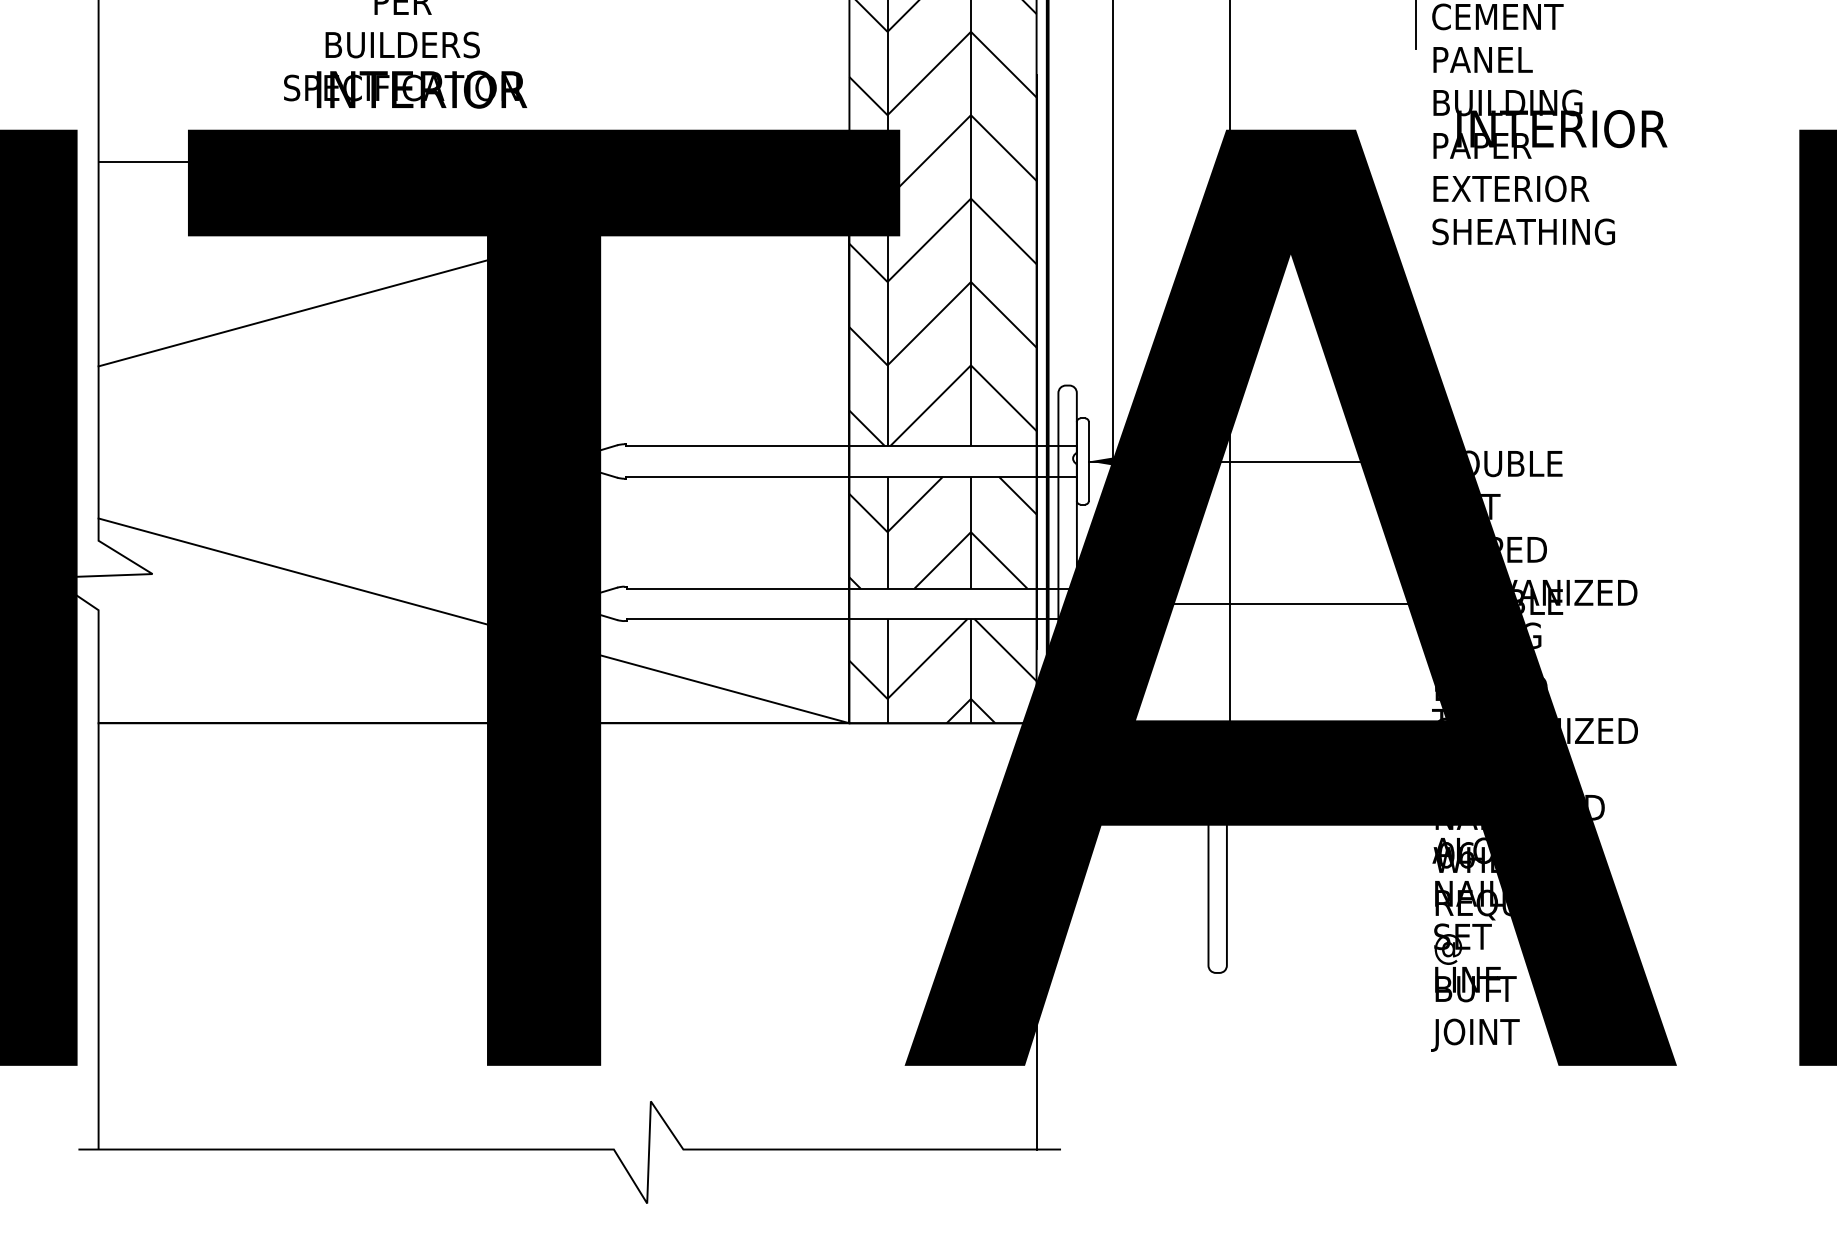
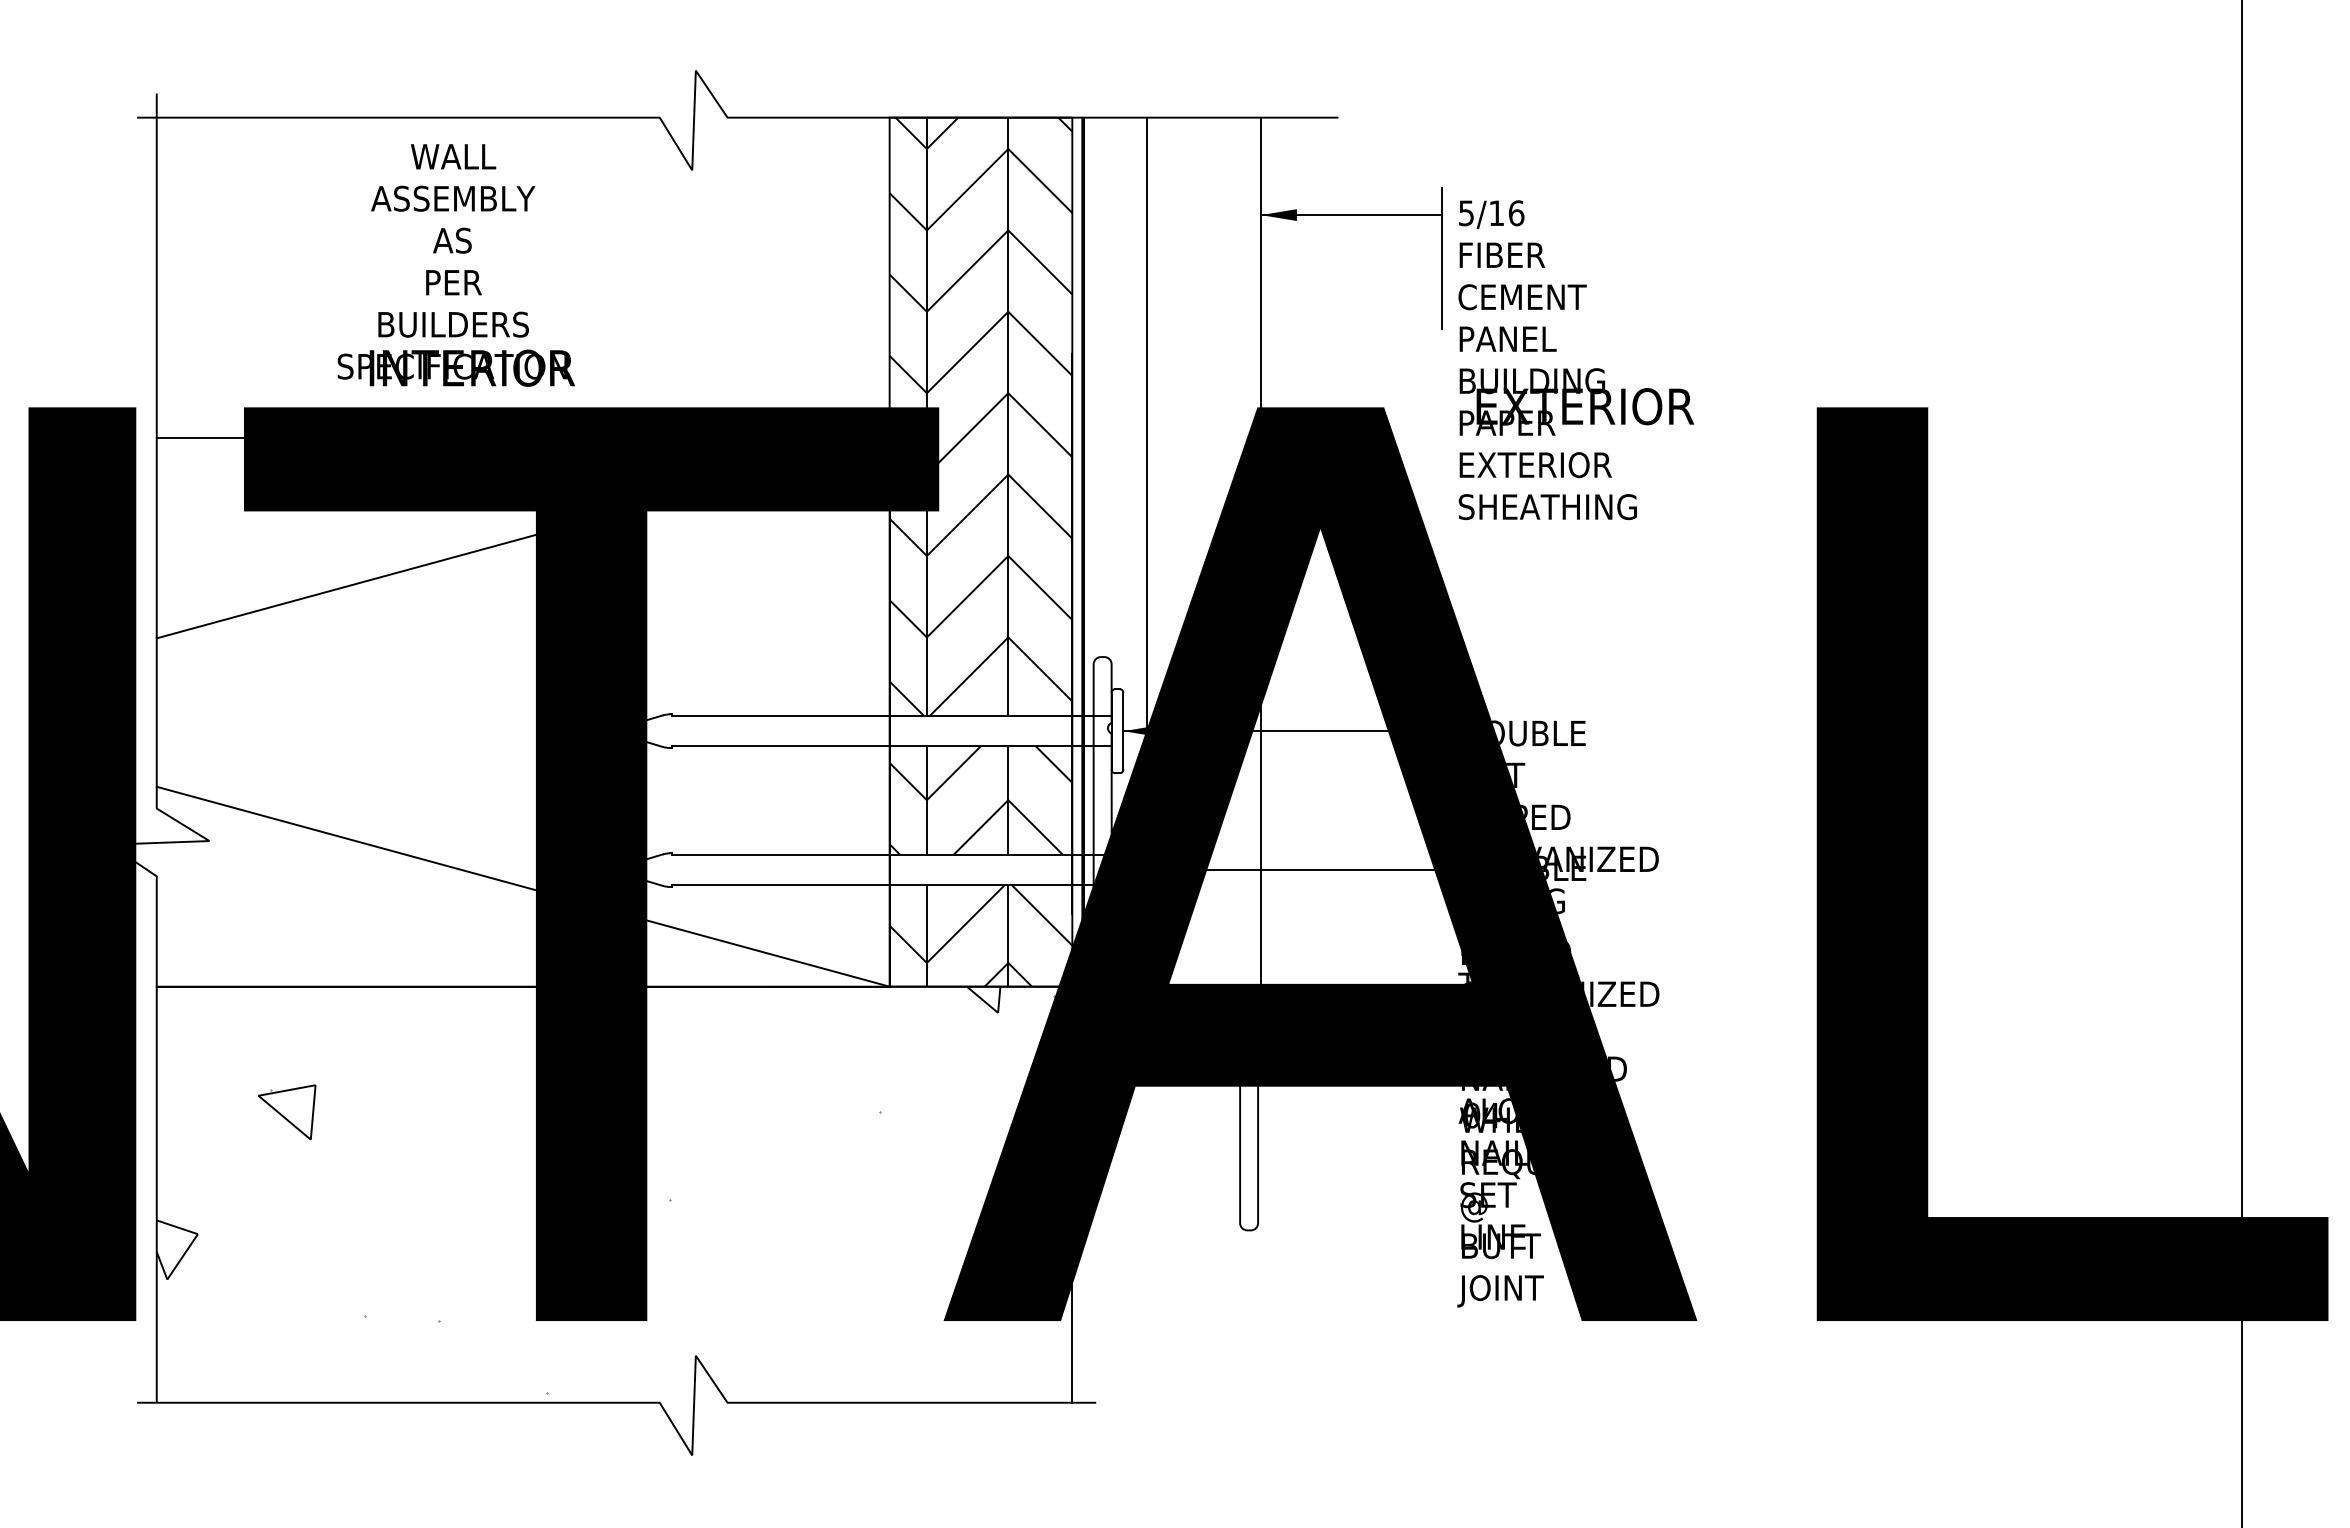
text: (1562, 128) -> (1585, 406), INTERIOR -> EXTERIOR
text: (1468, 855) -> (1493, 1115), 06 -> 04
hatch: (557, 931) -> (604, 1189), added

